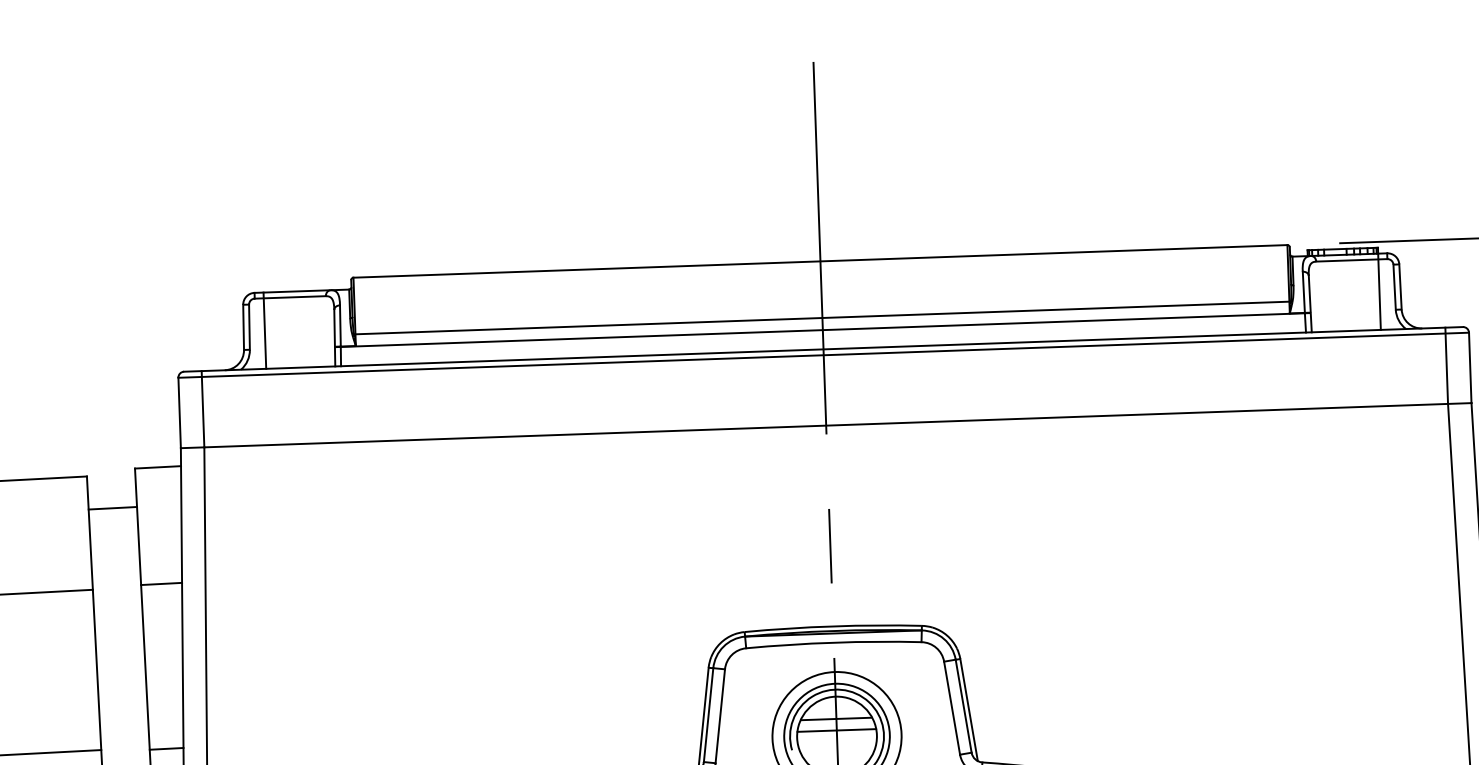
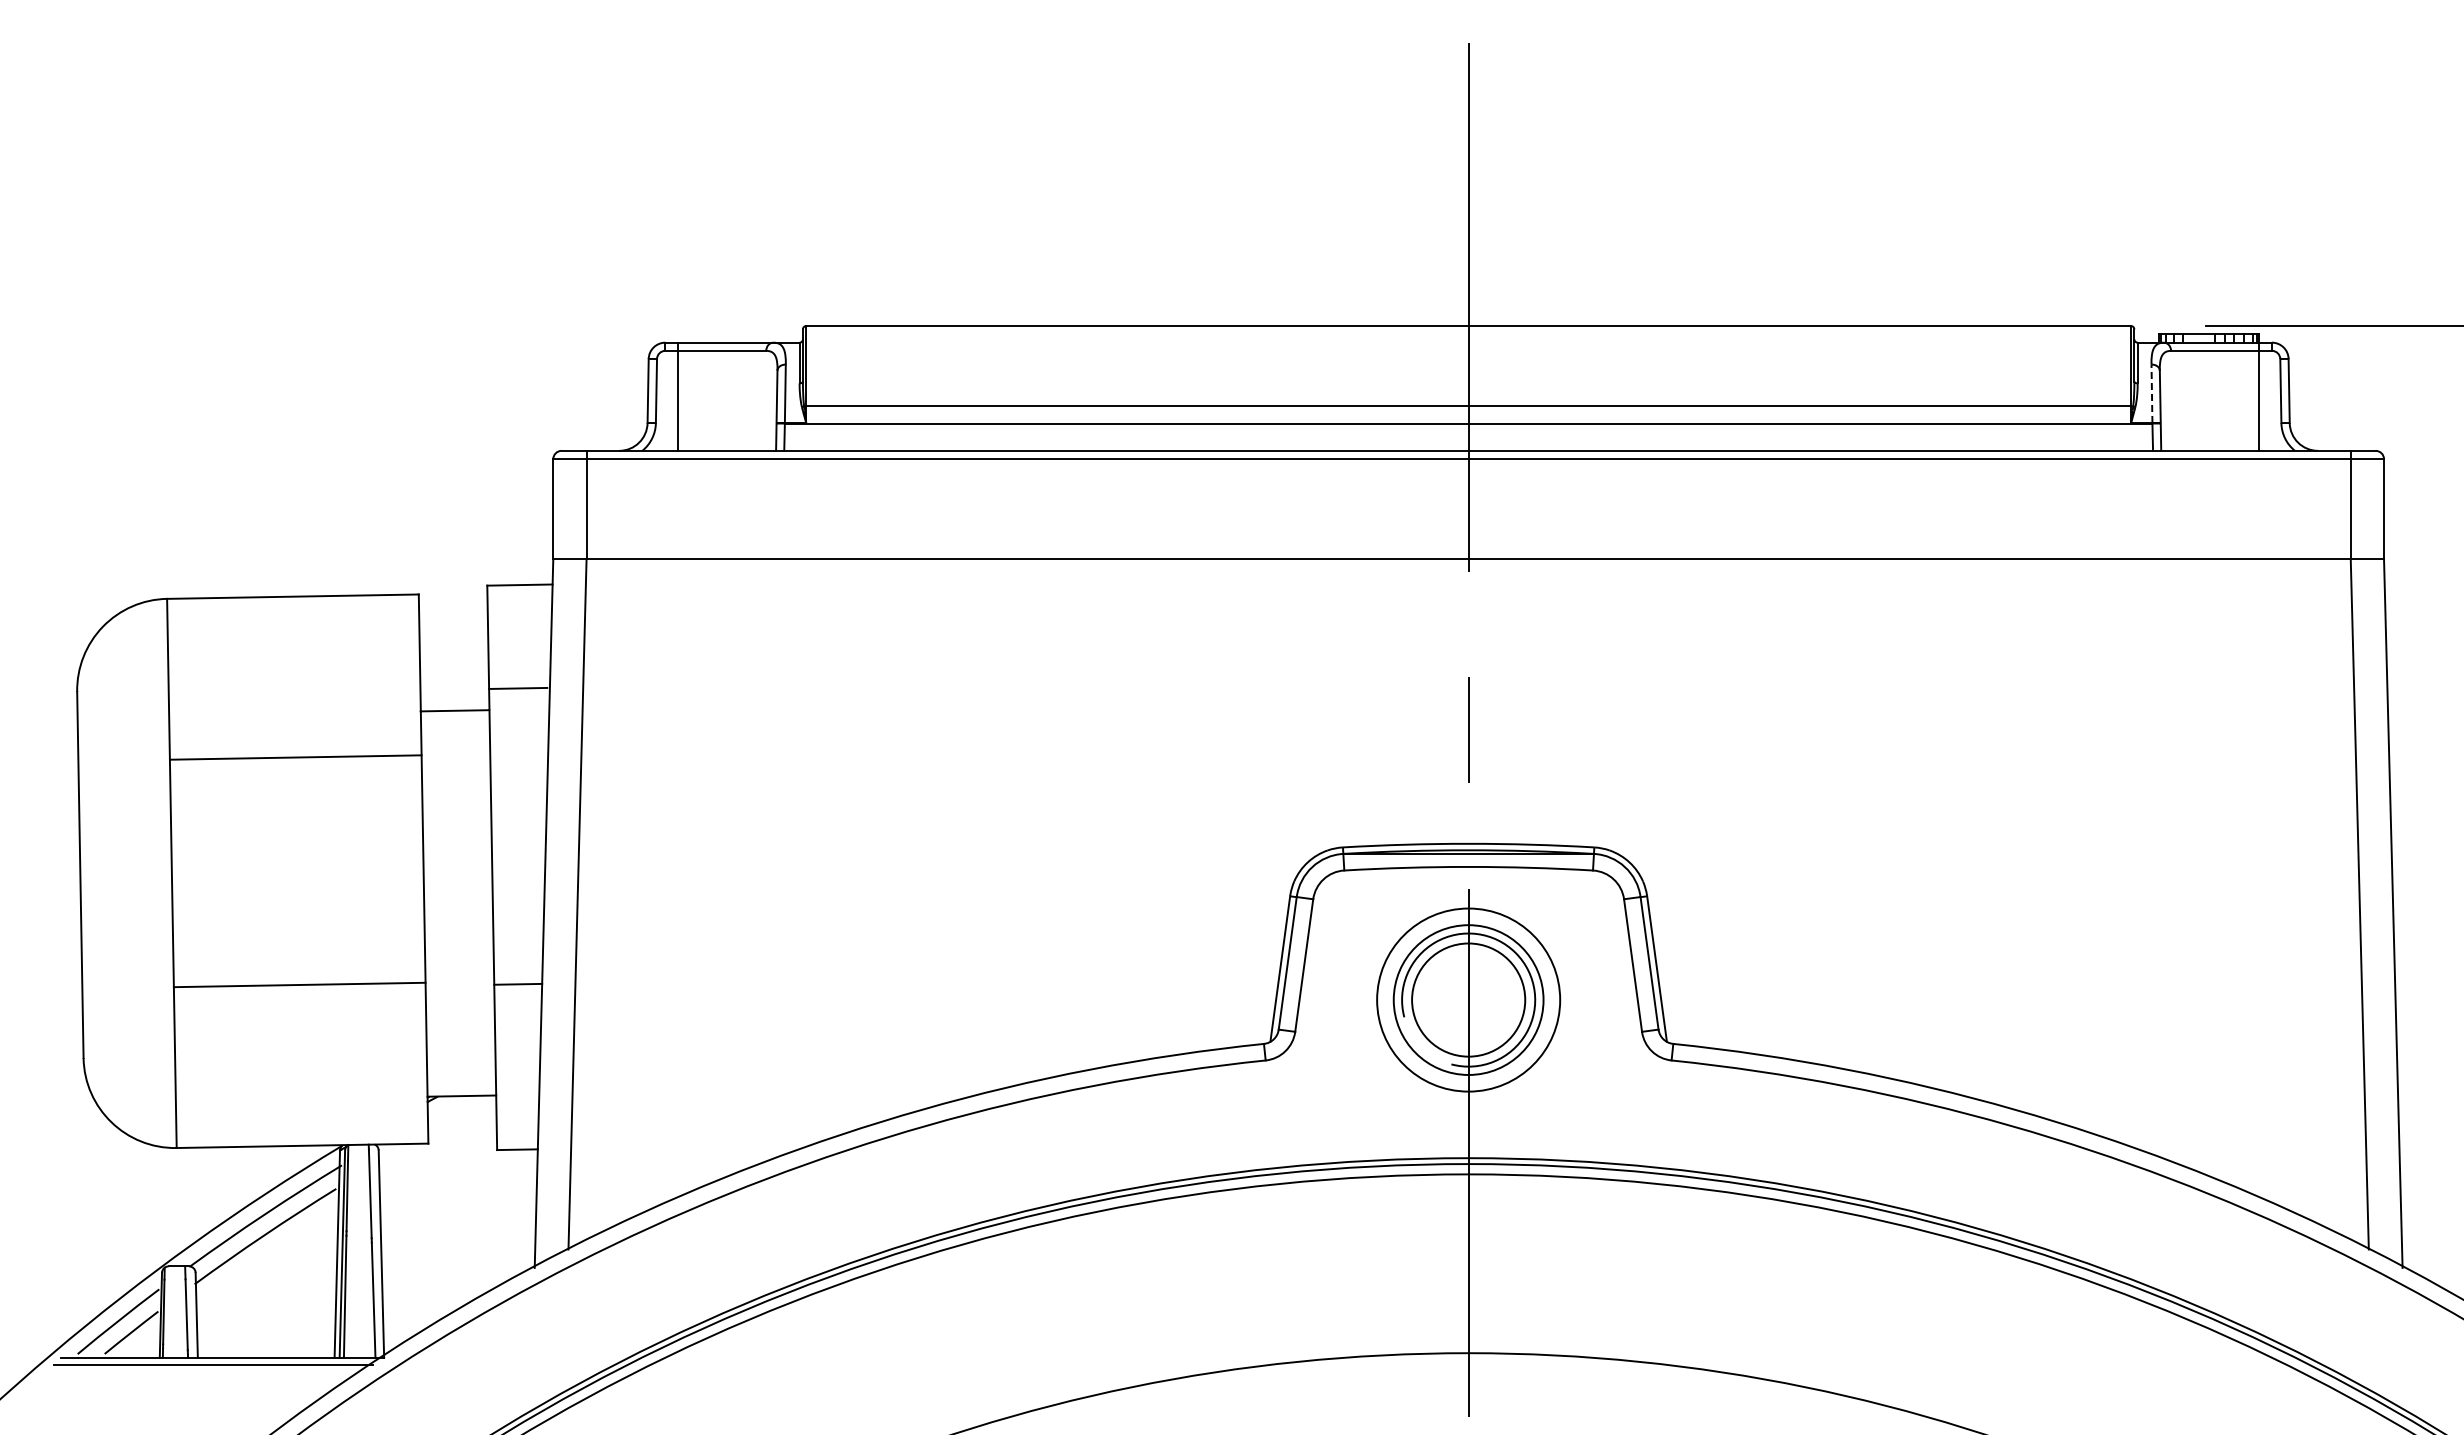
line: (1303, 292) -> (2151, 393), solid -> dashed
line: (112, 508) -> (454, 710), moved
line: (161, 583) -> (518, 687), moved
line: (836, 719) -> (1468, 975), removed
line: (836, 730) -> (1468, 991), removed

